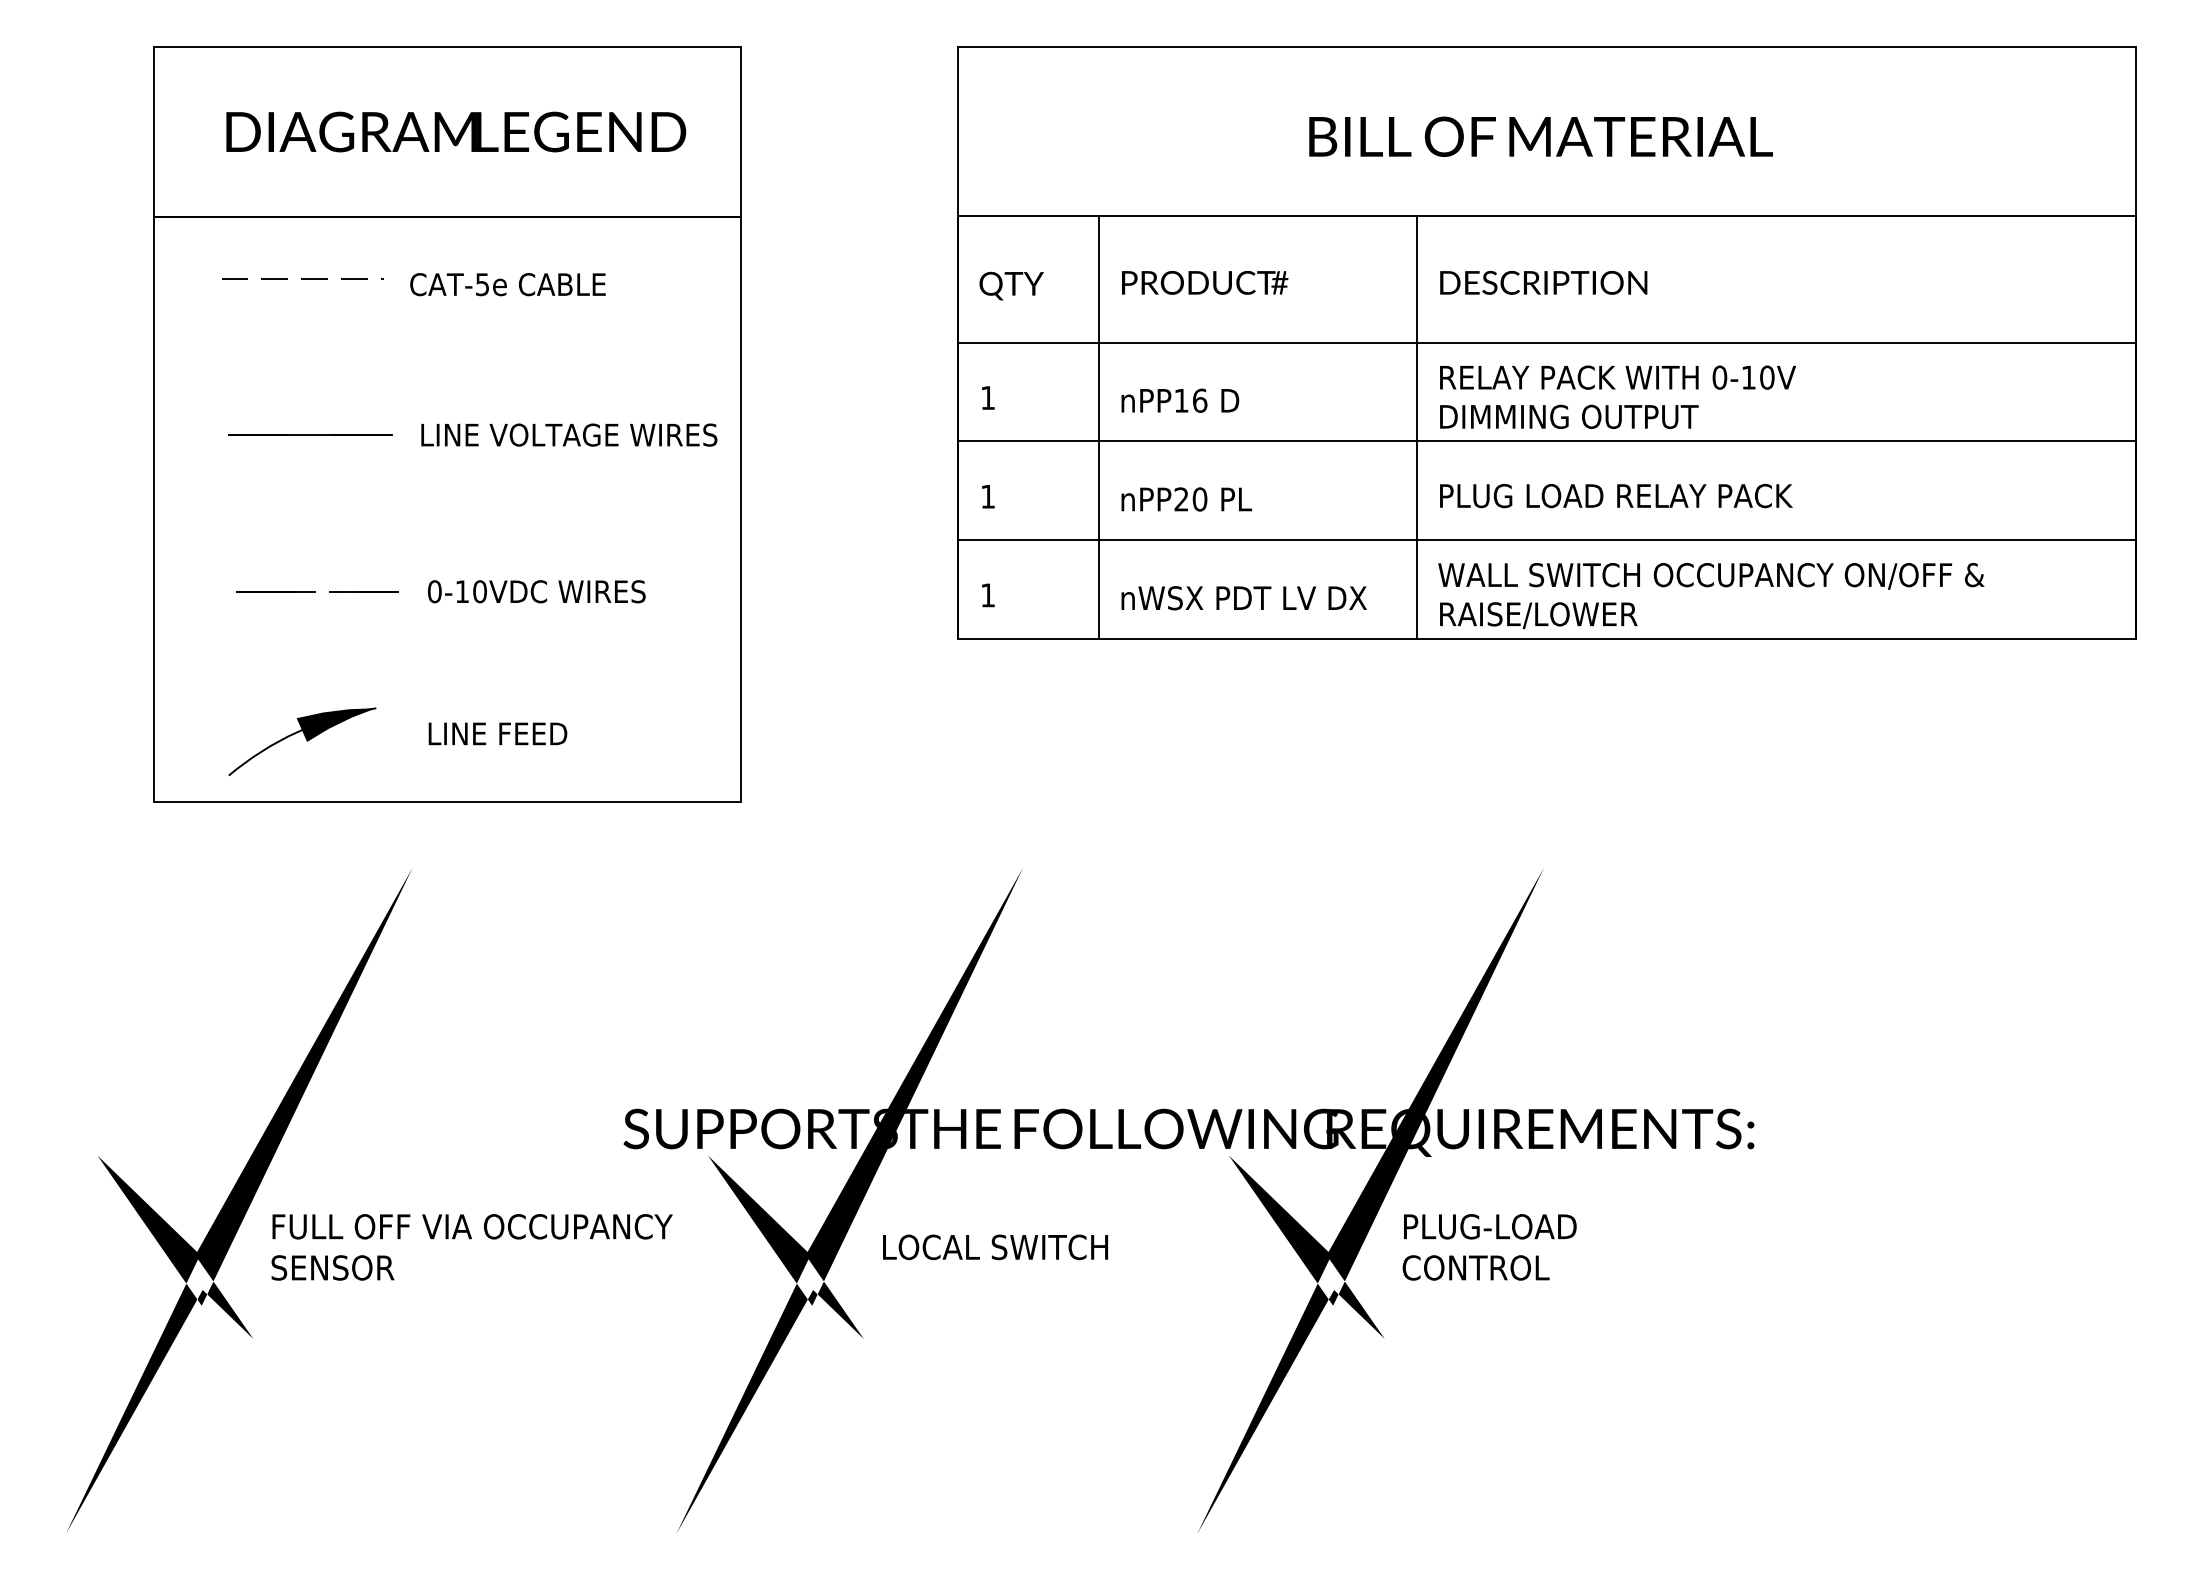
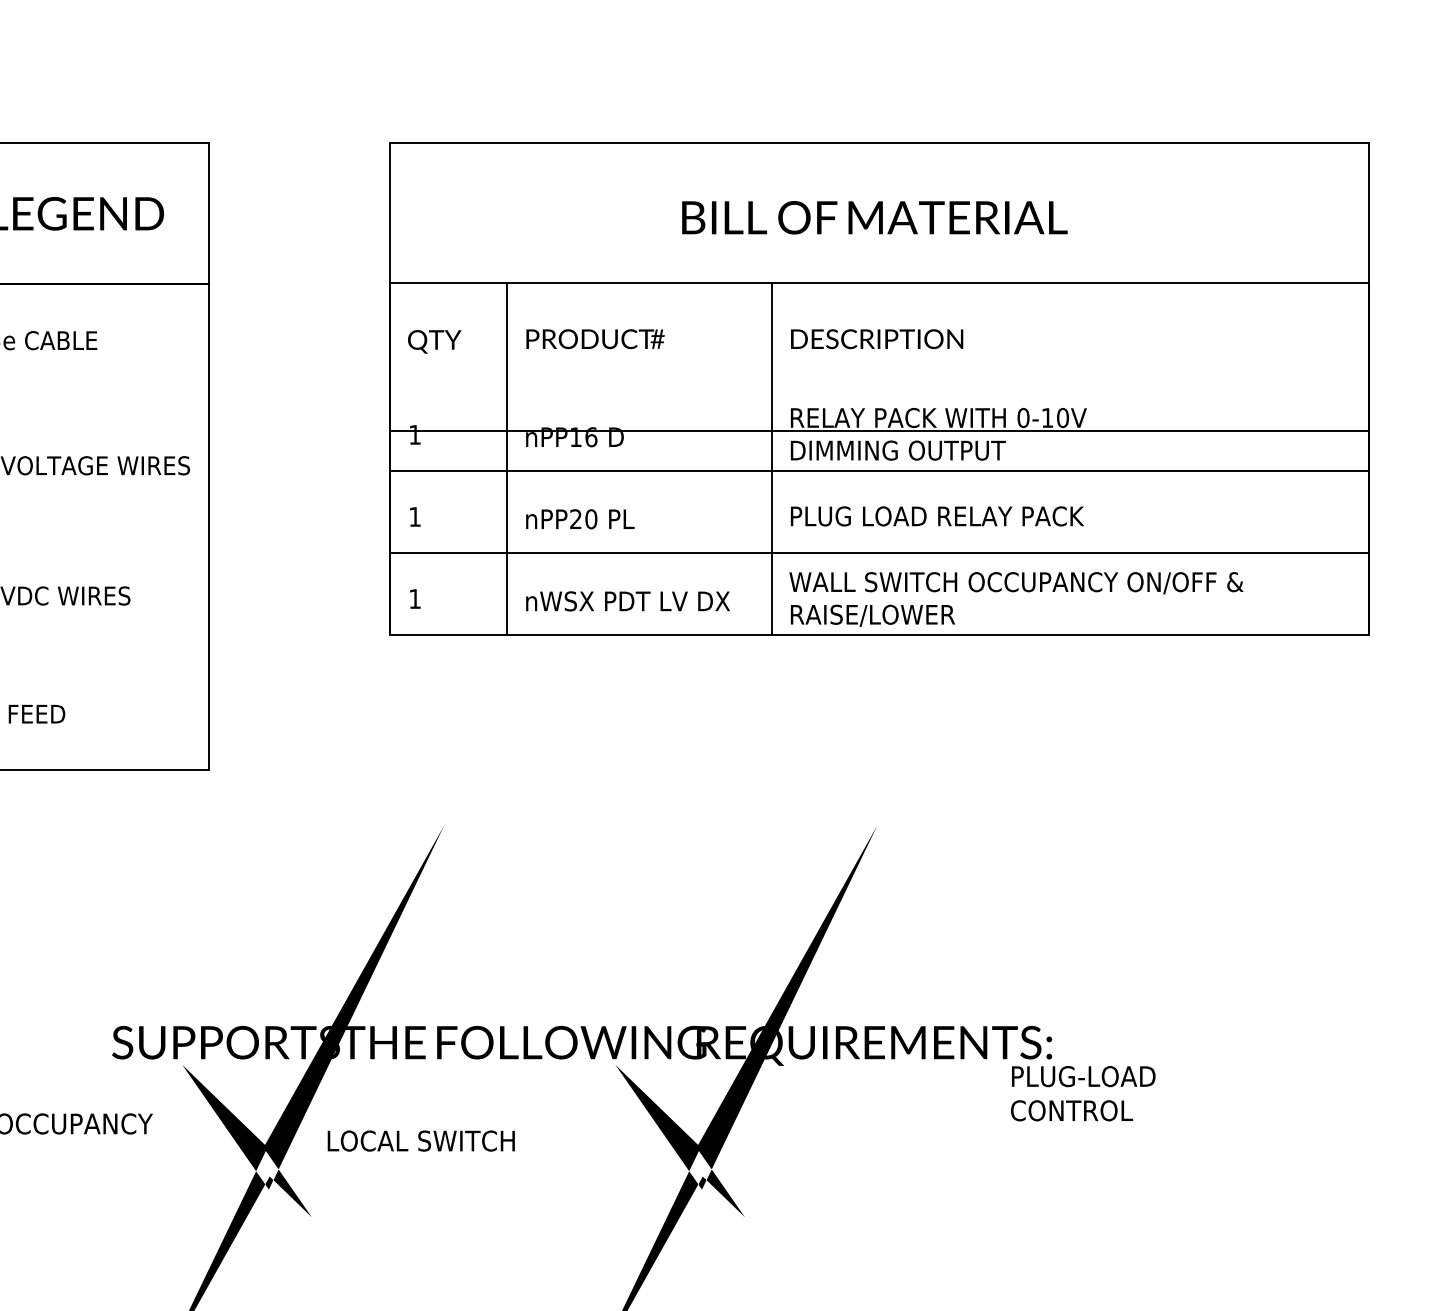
line: (1546, 342) -> (879, 430), moved
text: (1489, 1247) -> (1083, 1093), moved

